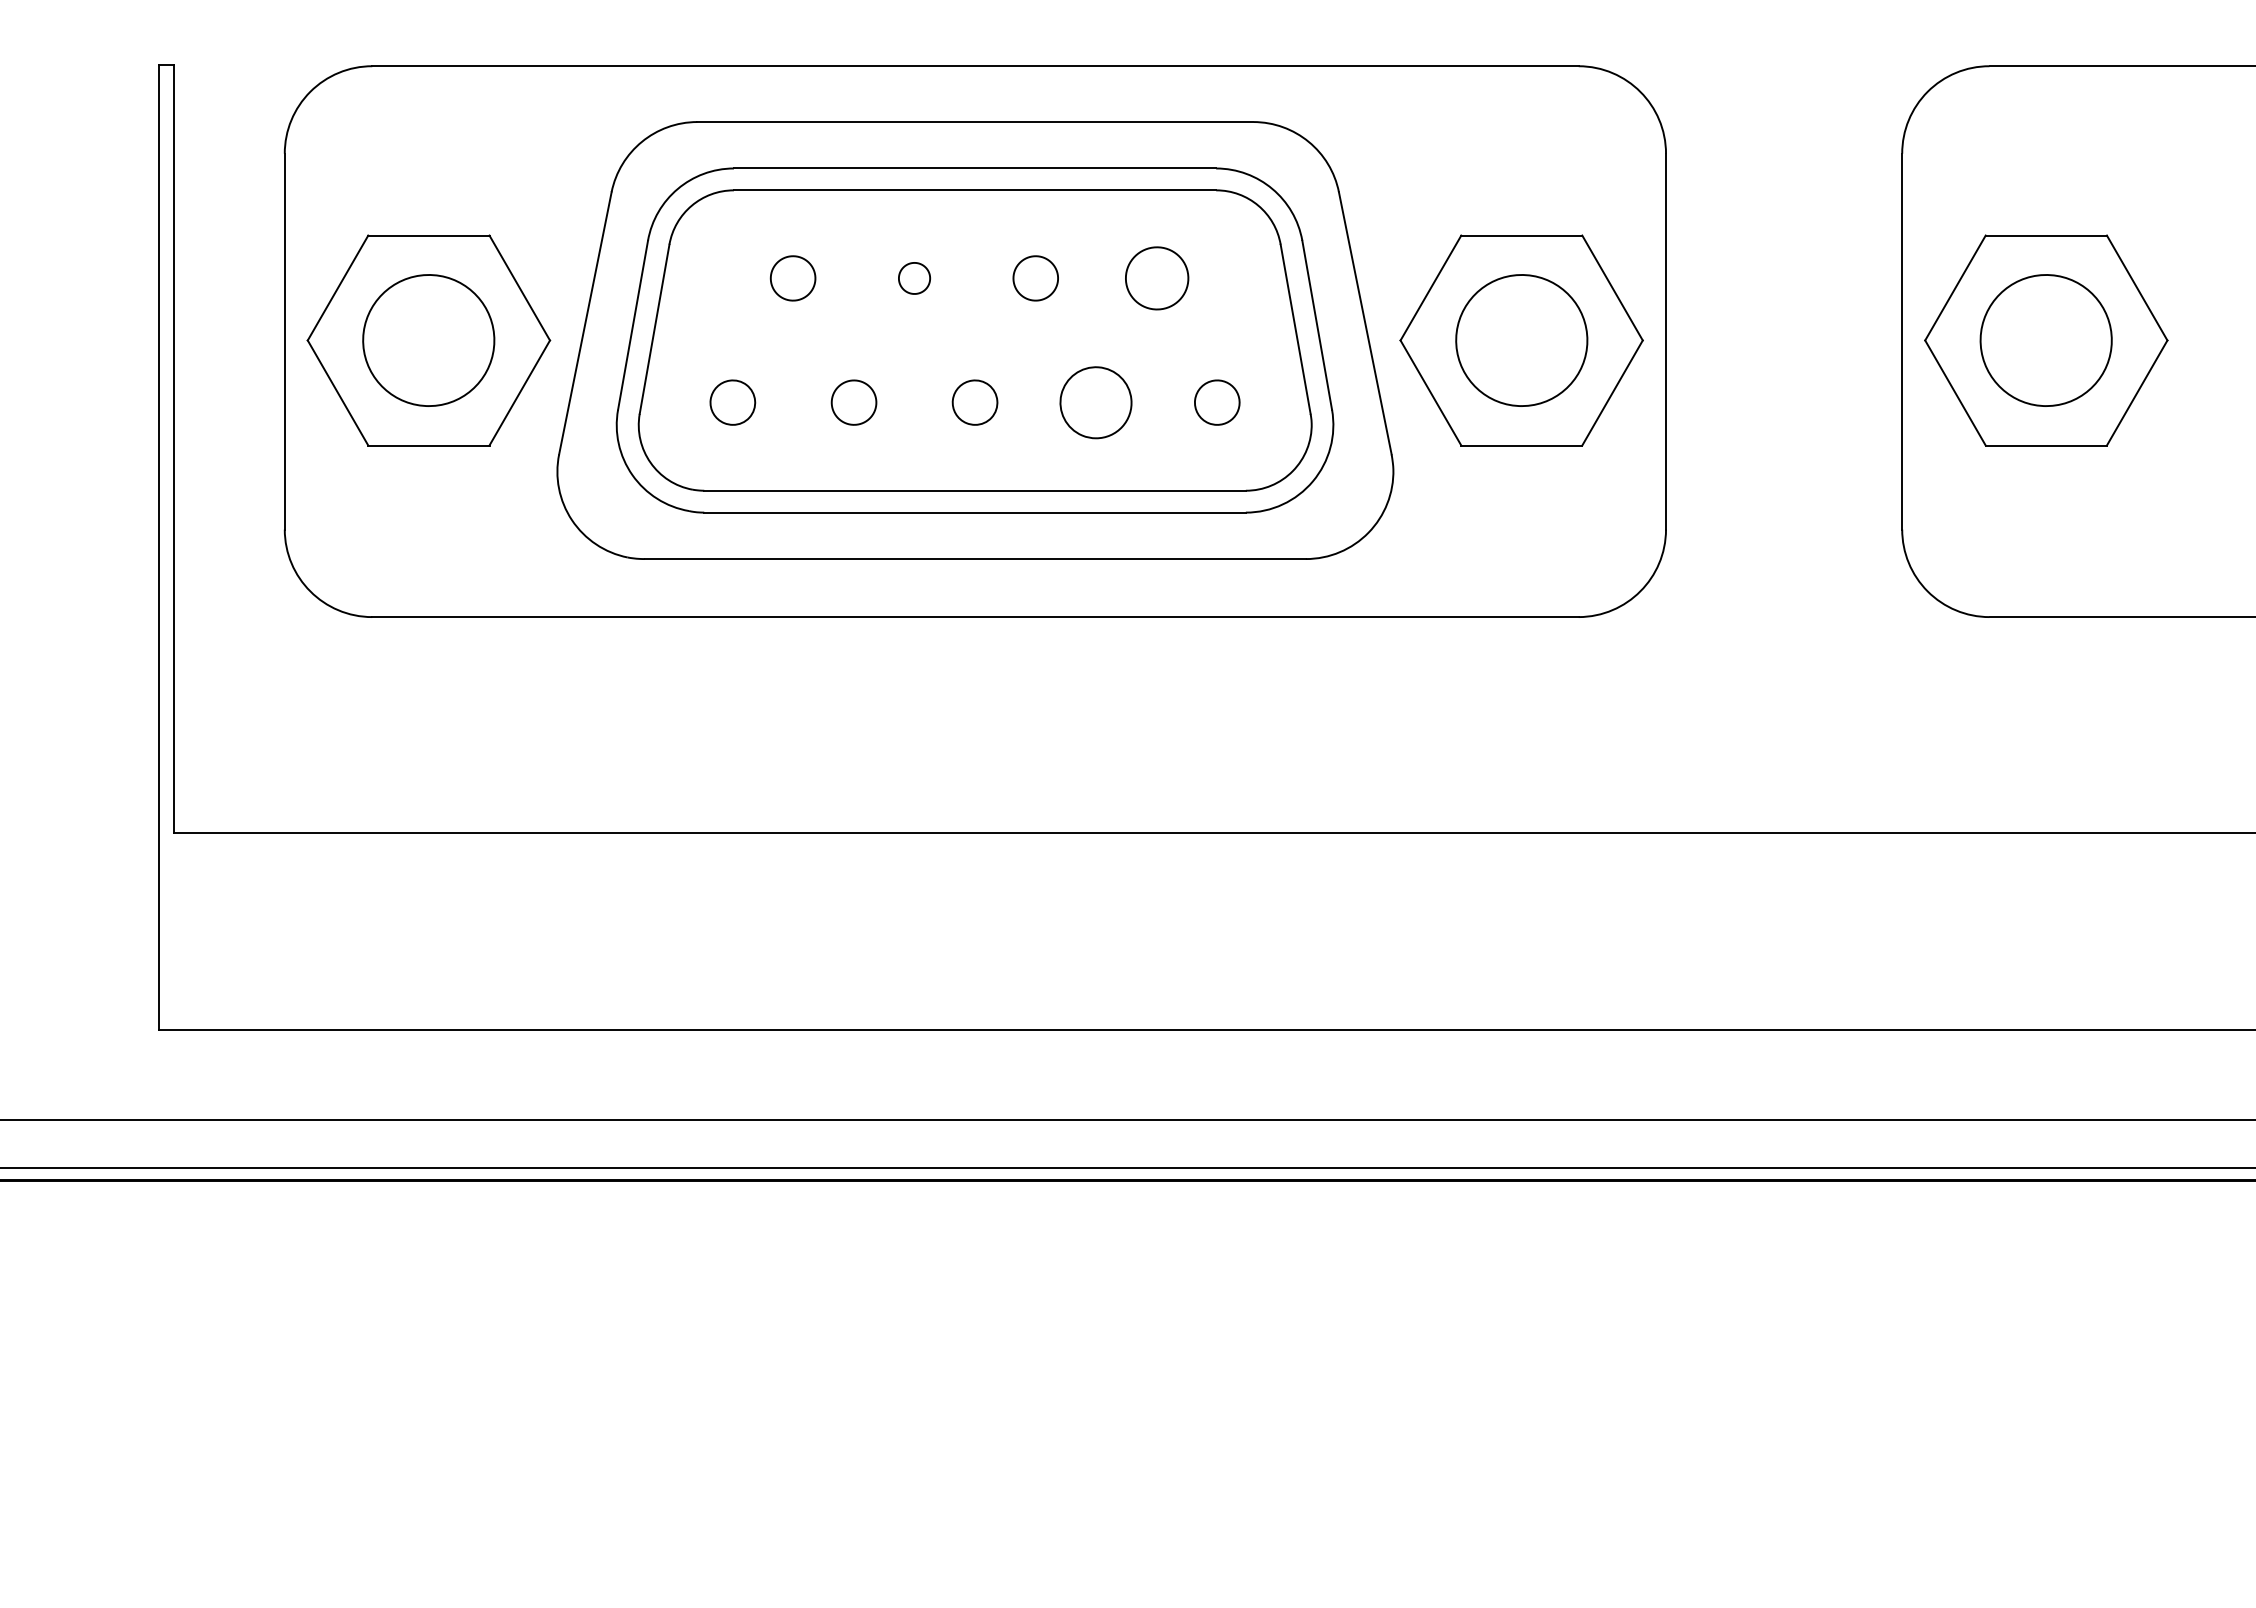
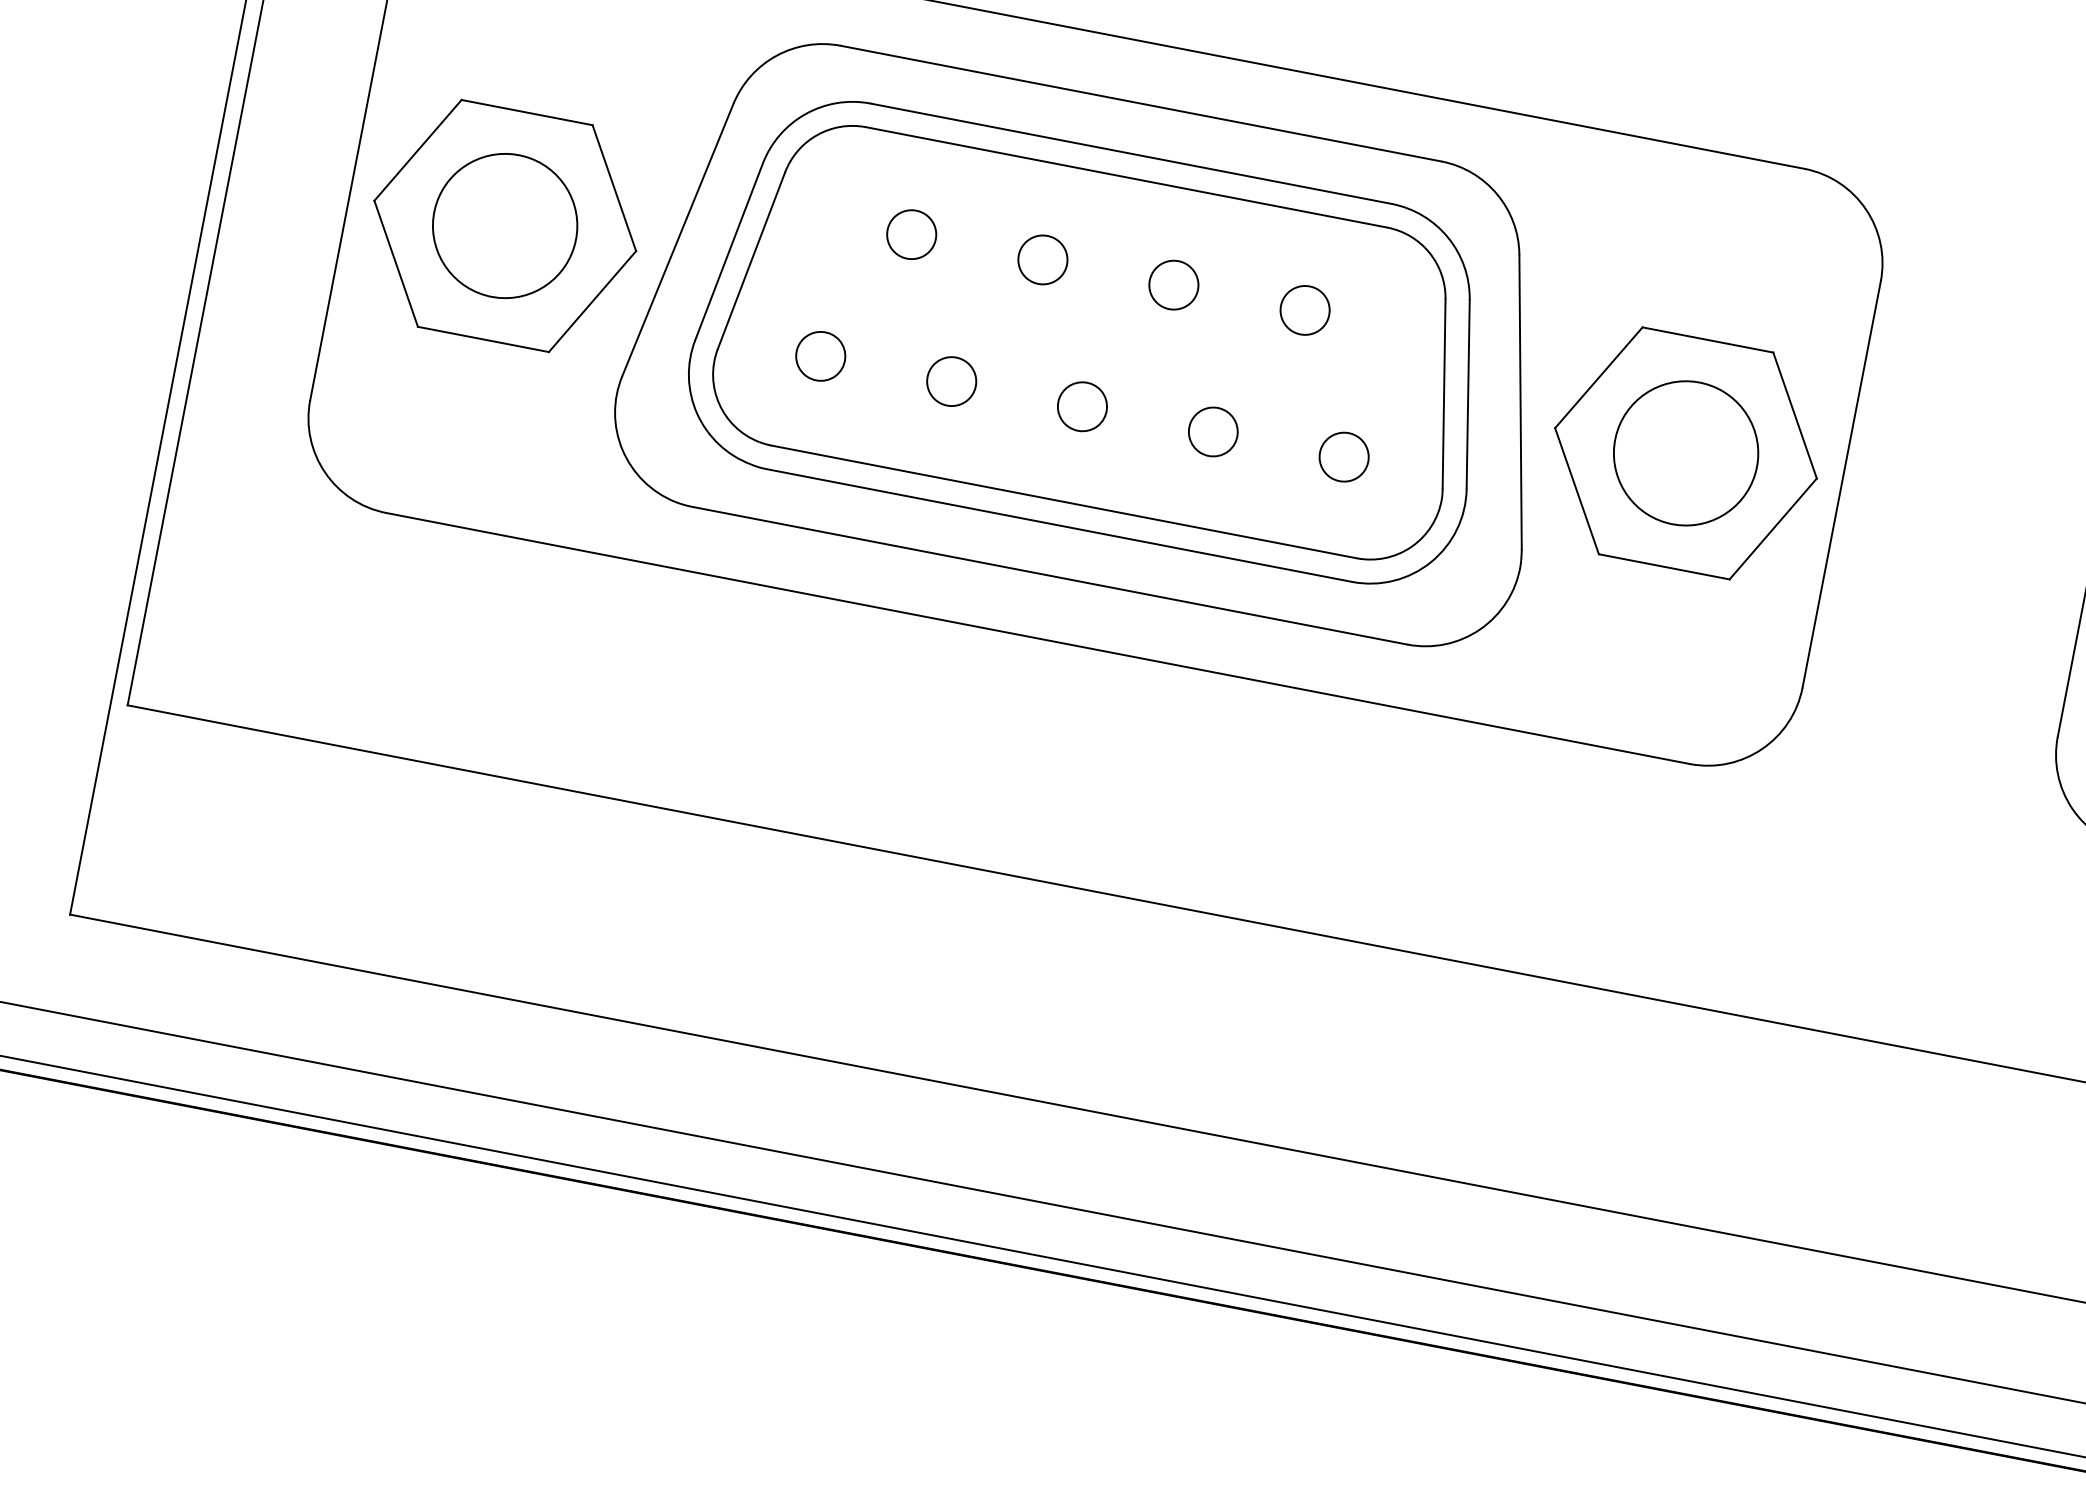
part: (914, 278) -> (1042, 260), size x1.43
part: (1157, 278) -> (1305, 310), size x0.71
part: (1096, 402) -> (1213, 431), size x0.62

